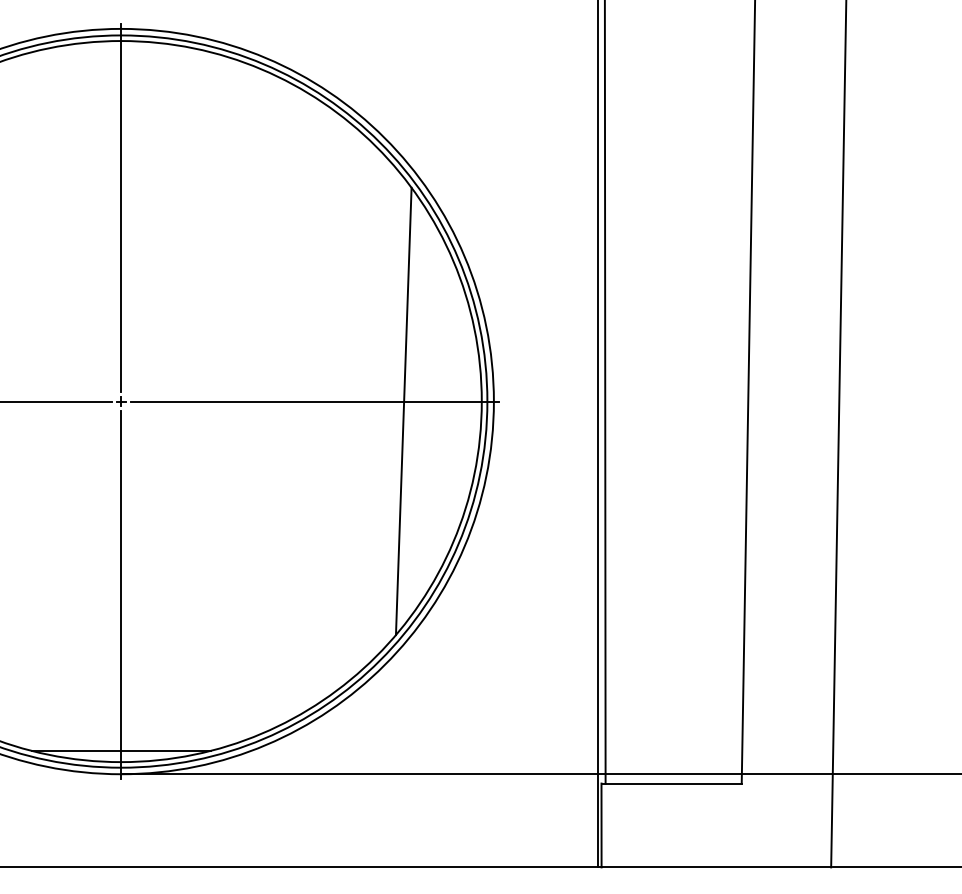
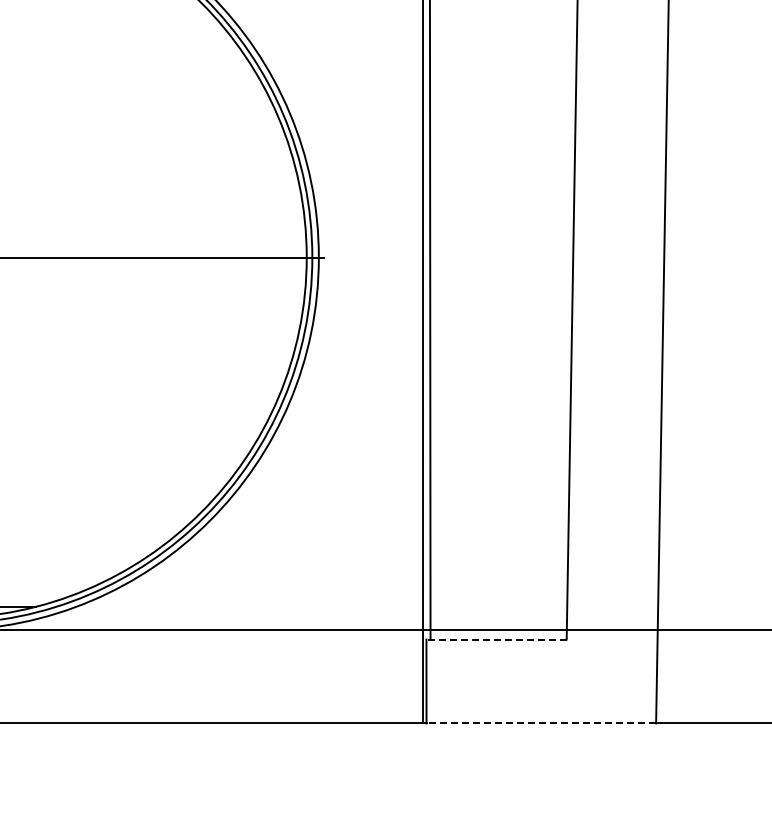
line: (403, 411) -> (228, 267), removed
line: (671, 783) -> (496, 639), solid -> dashed
line: (716, 867) -> (541, 723), solid -> dashed

